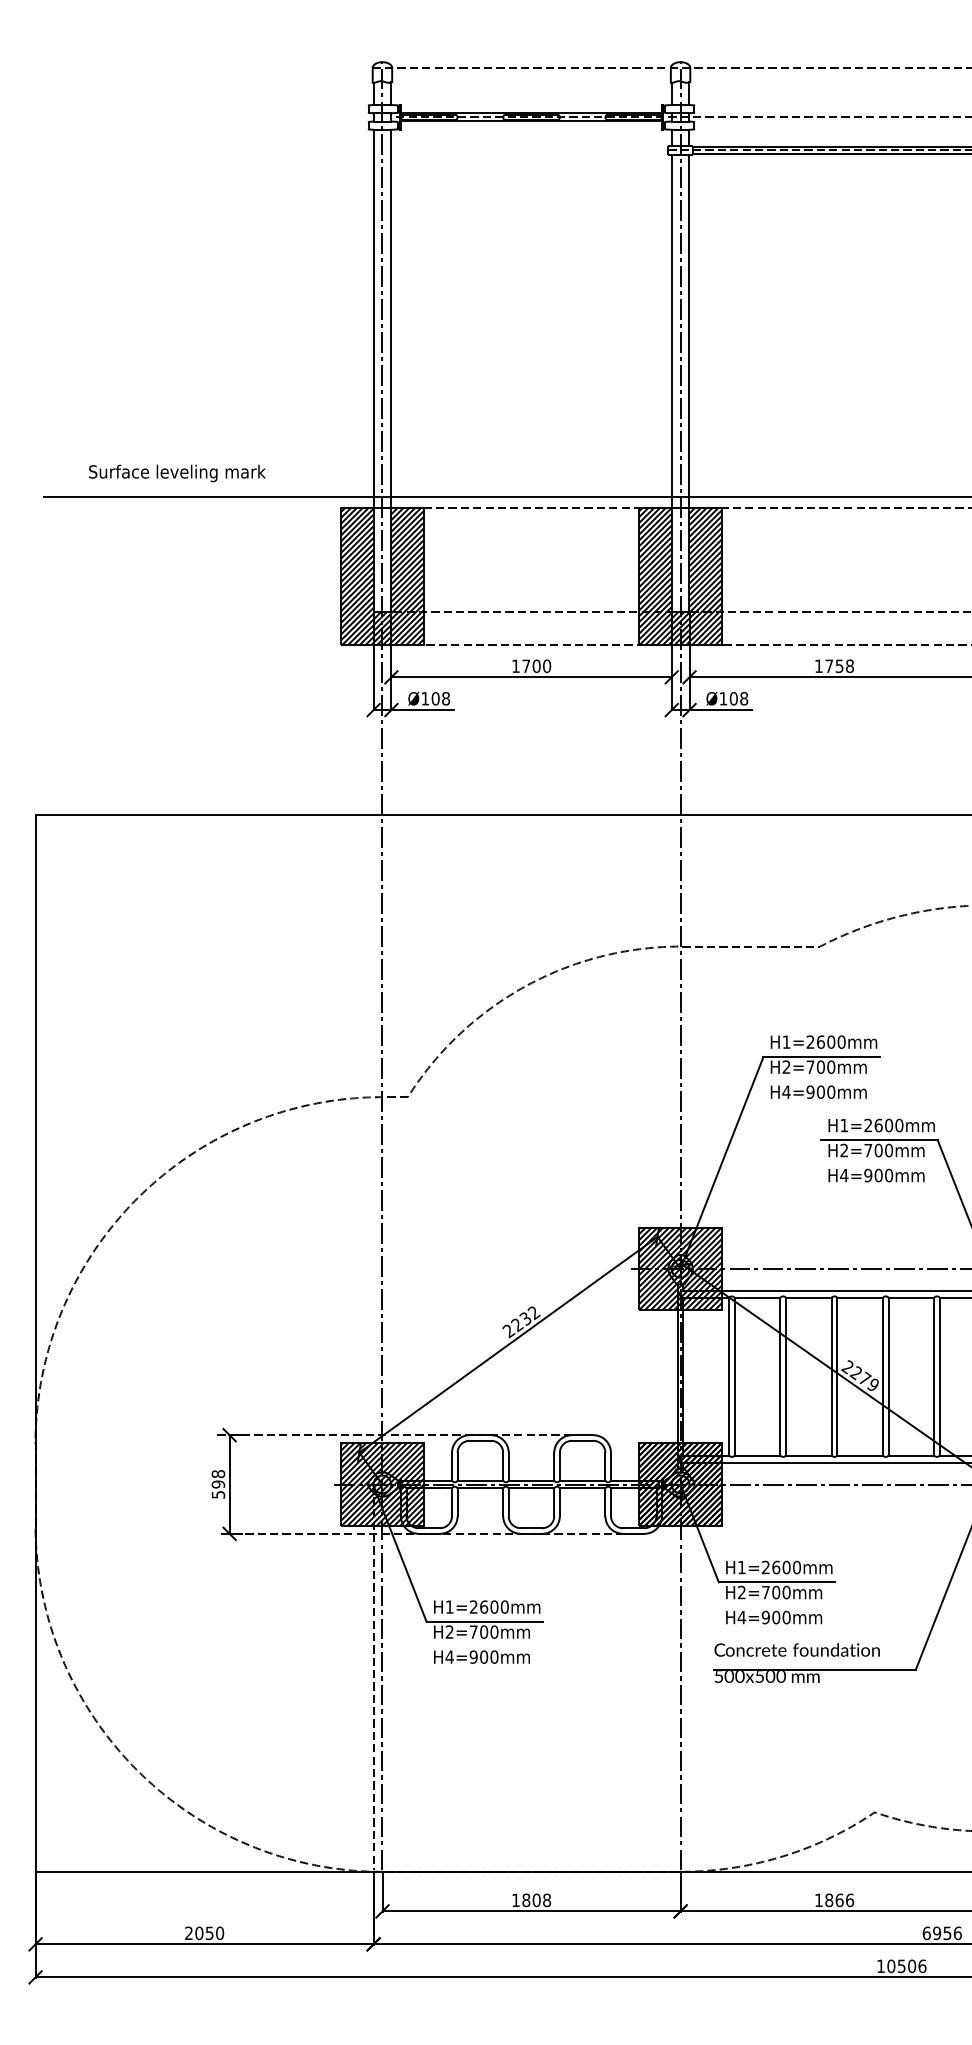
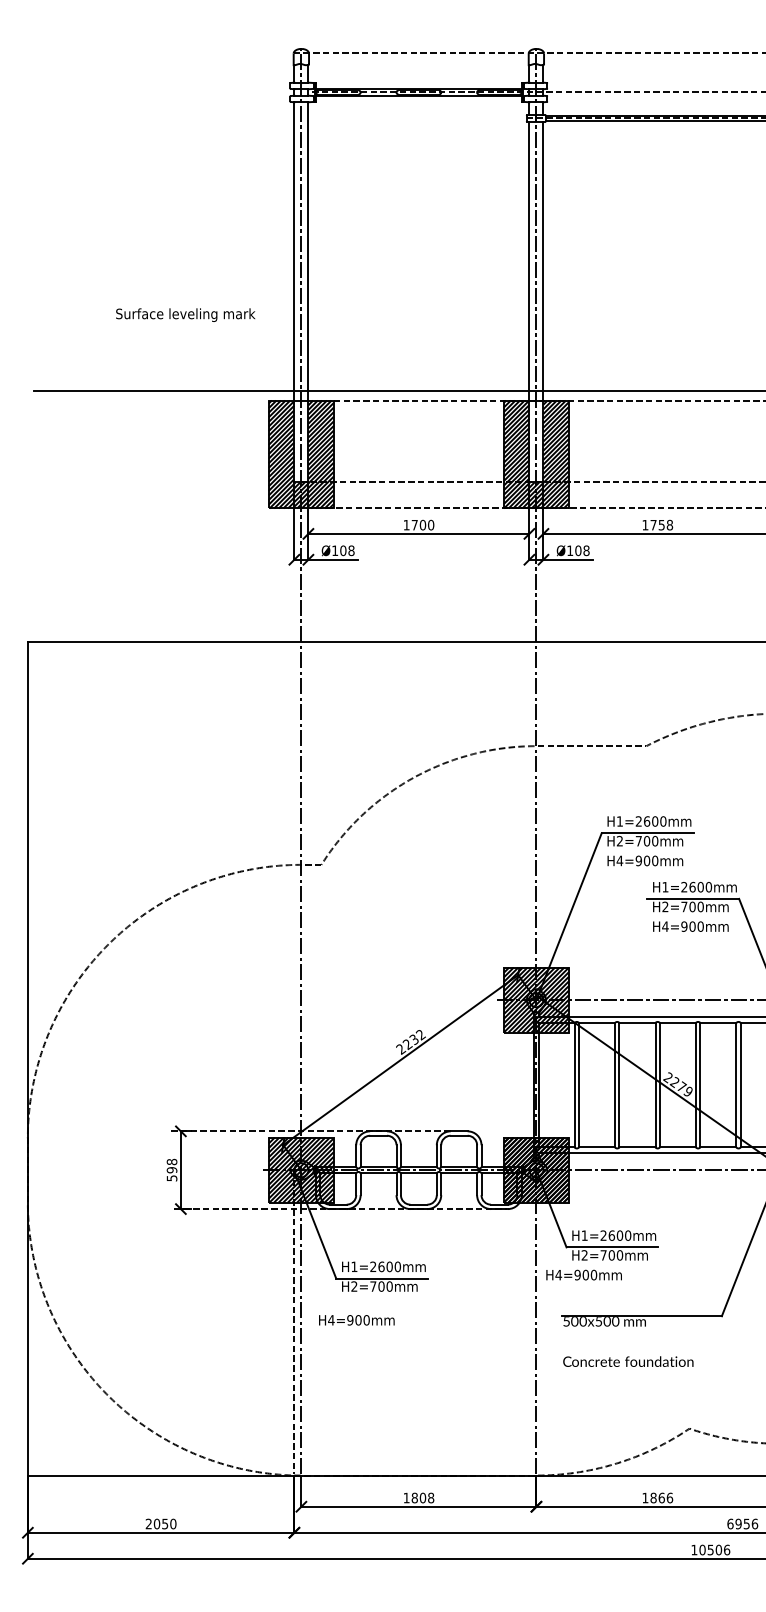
text: (177, 472) -> (185, 314), moved
text: (773, 1616) -> (583, 1274), moved
text: (797, 1649) -> (628, 1361), moved
text: (481, 1657) -> (356, 1320), moved

